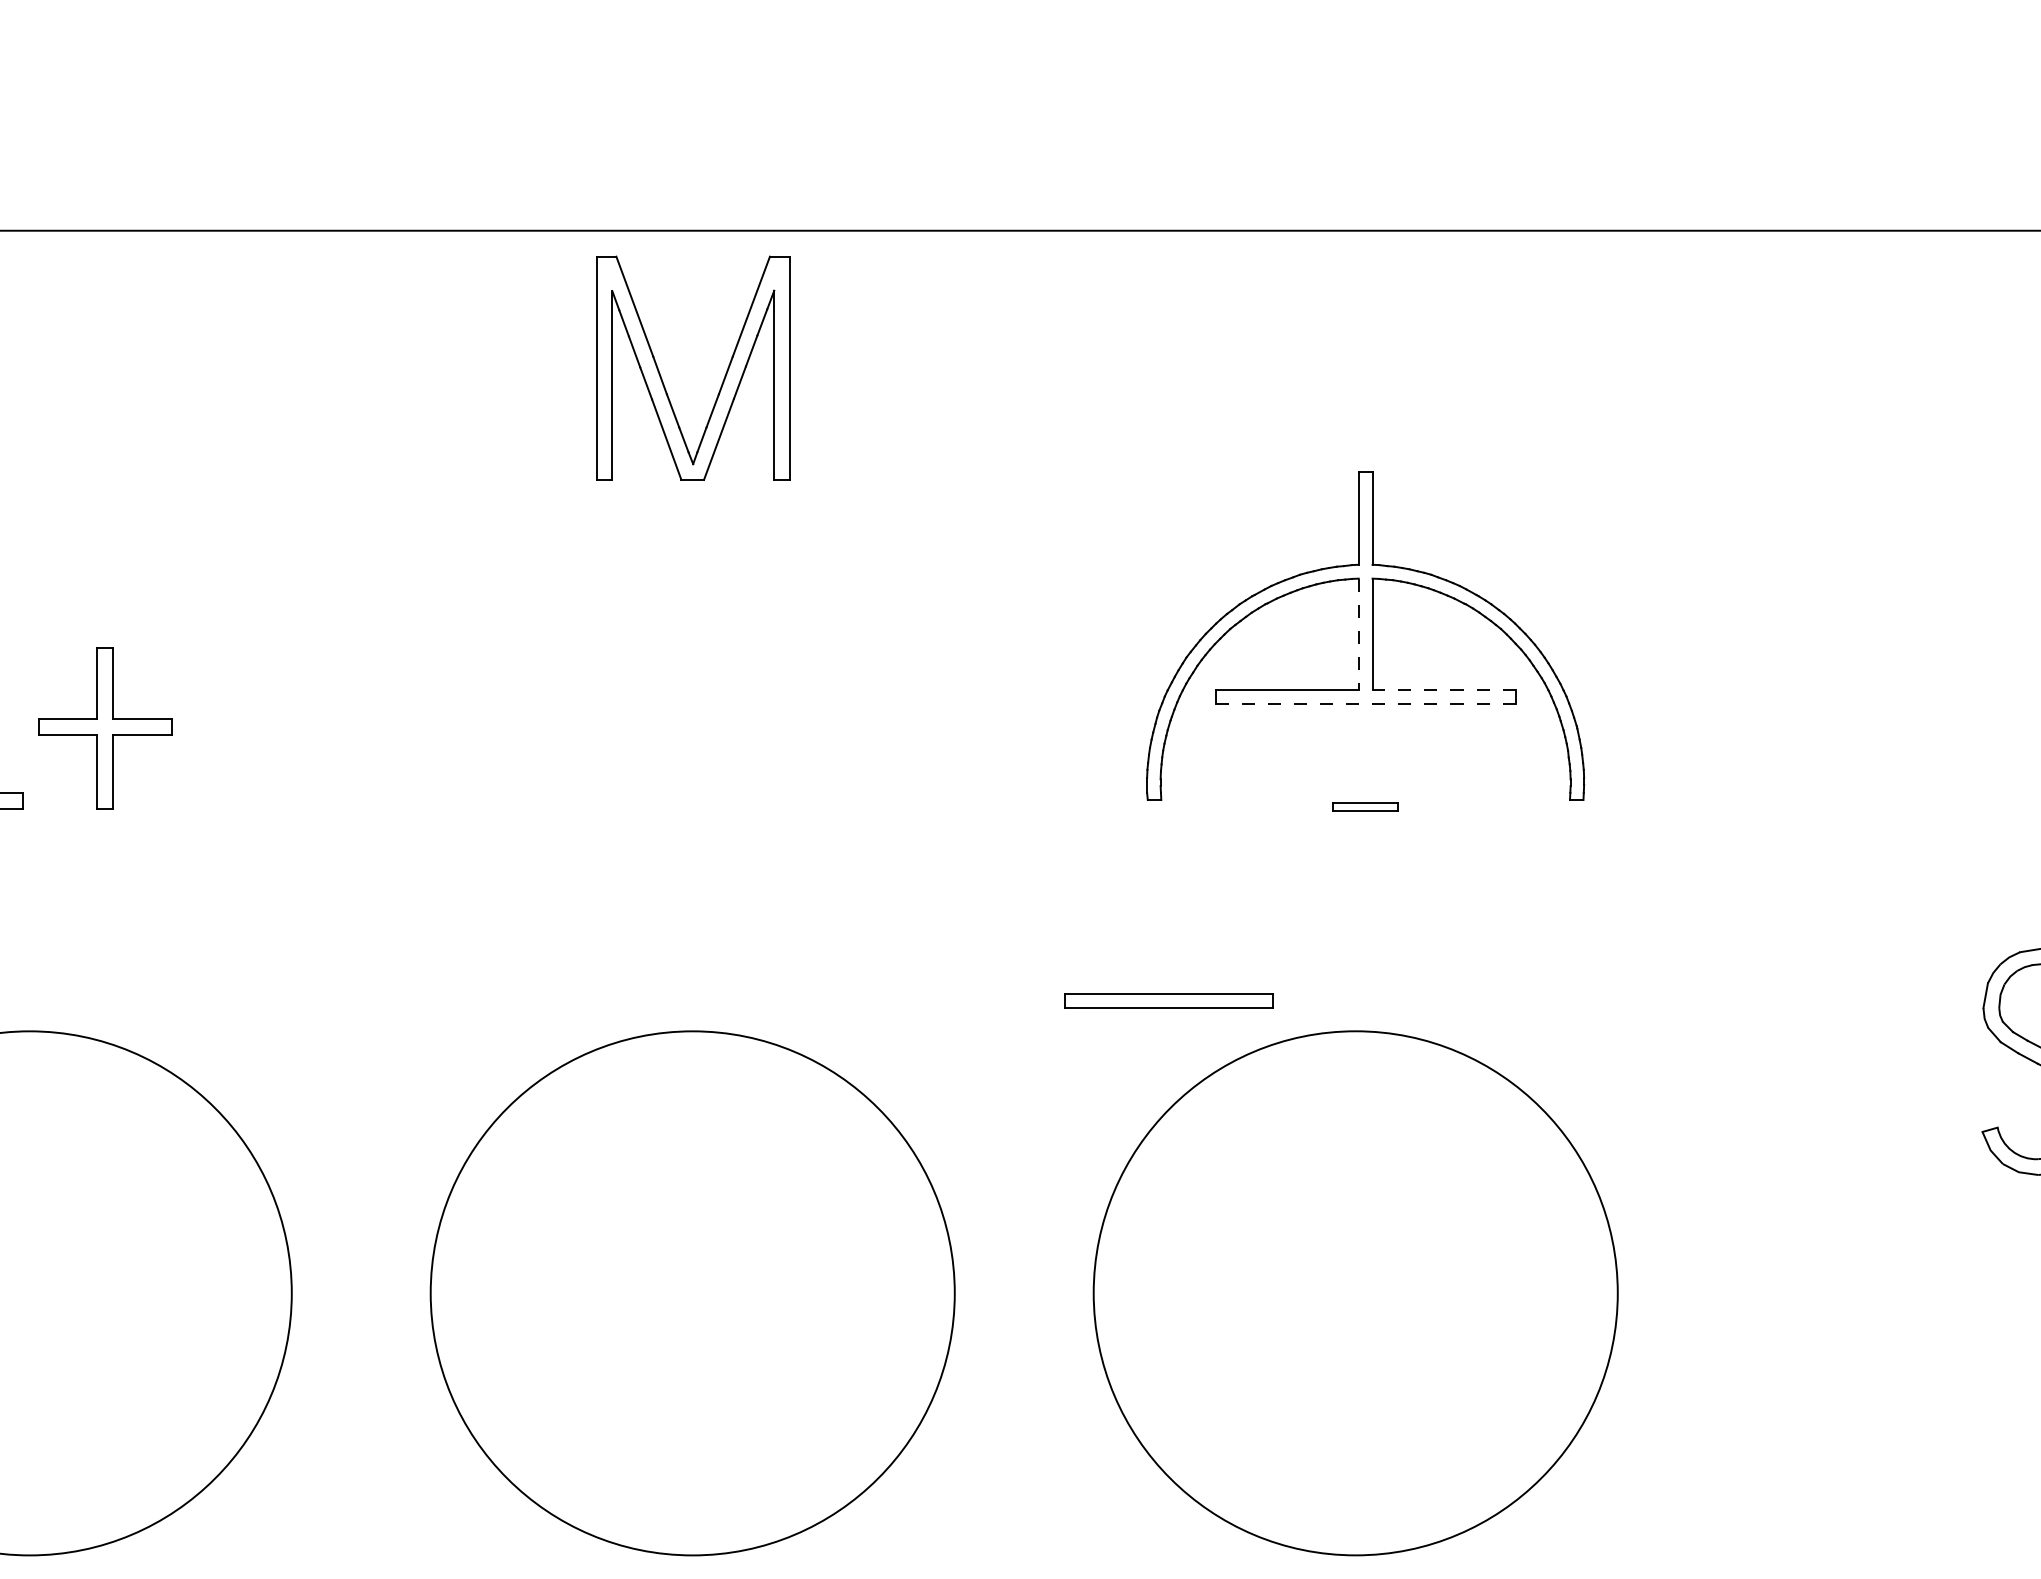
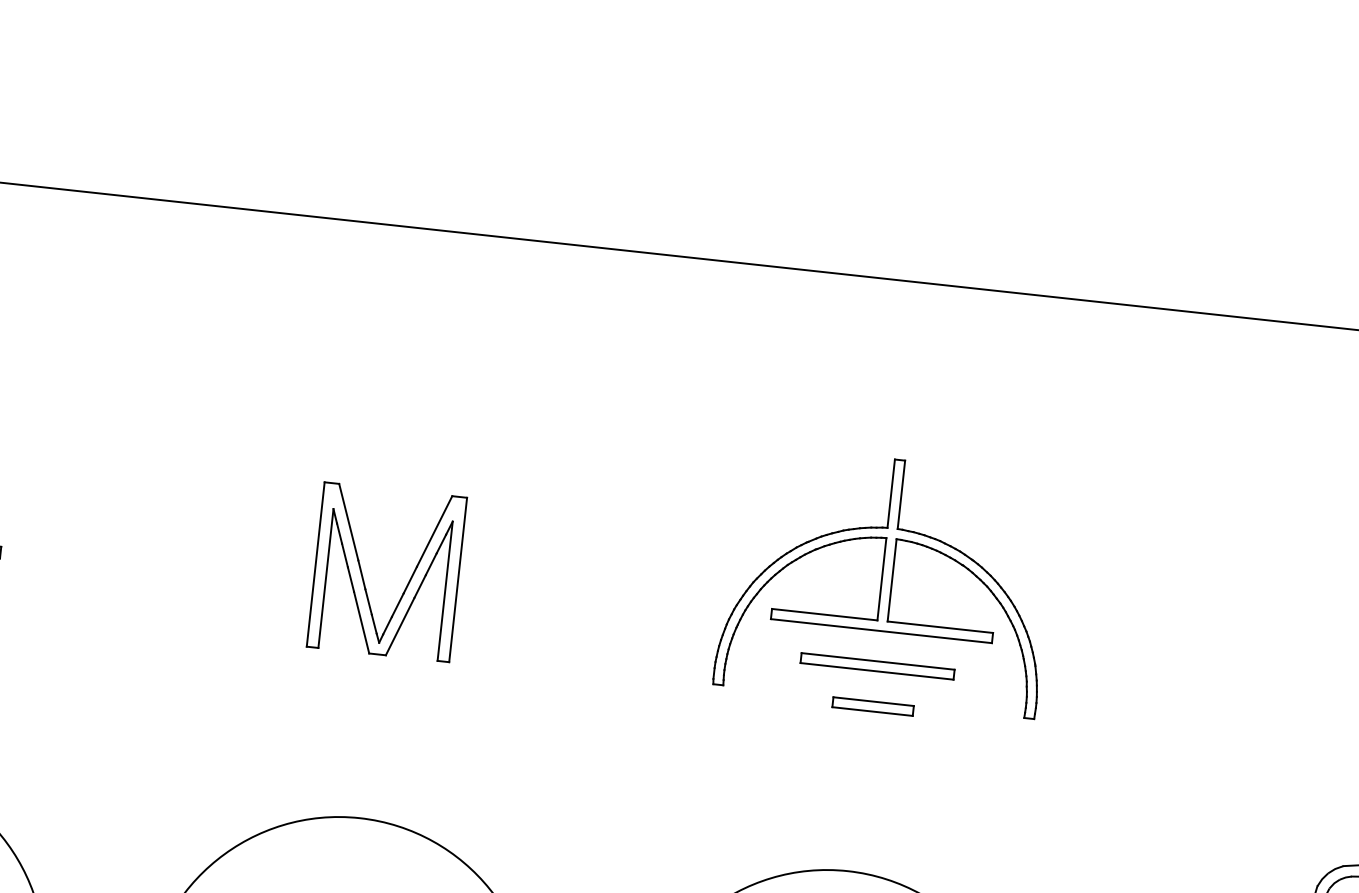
part: (723, 378) -> (408, 582), moved
line: (1358, 634) -> (881, 579), dashed -> solid
line: (1444, 690) -> (940, 627), dashed -> solid
line: (1366, 704) -> (882, 631), dashed -> solid
part: (1365, 806) -> (873, 706), size x1.67
part: (1168, 1000) -> (877, 665), moved

